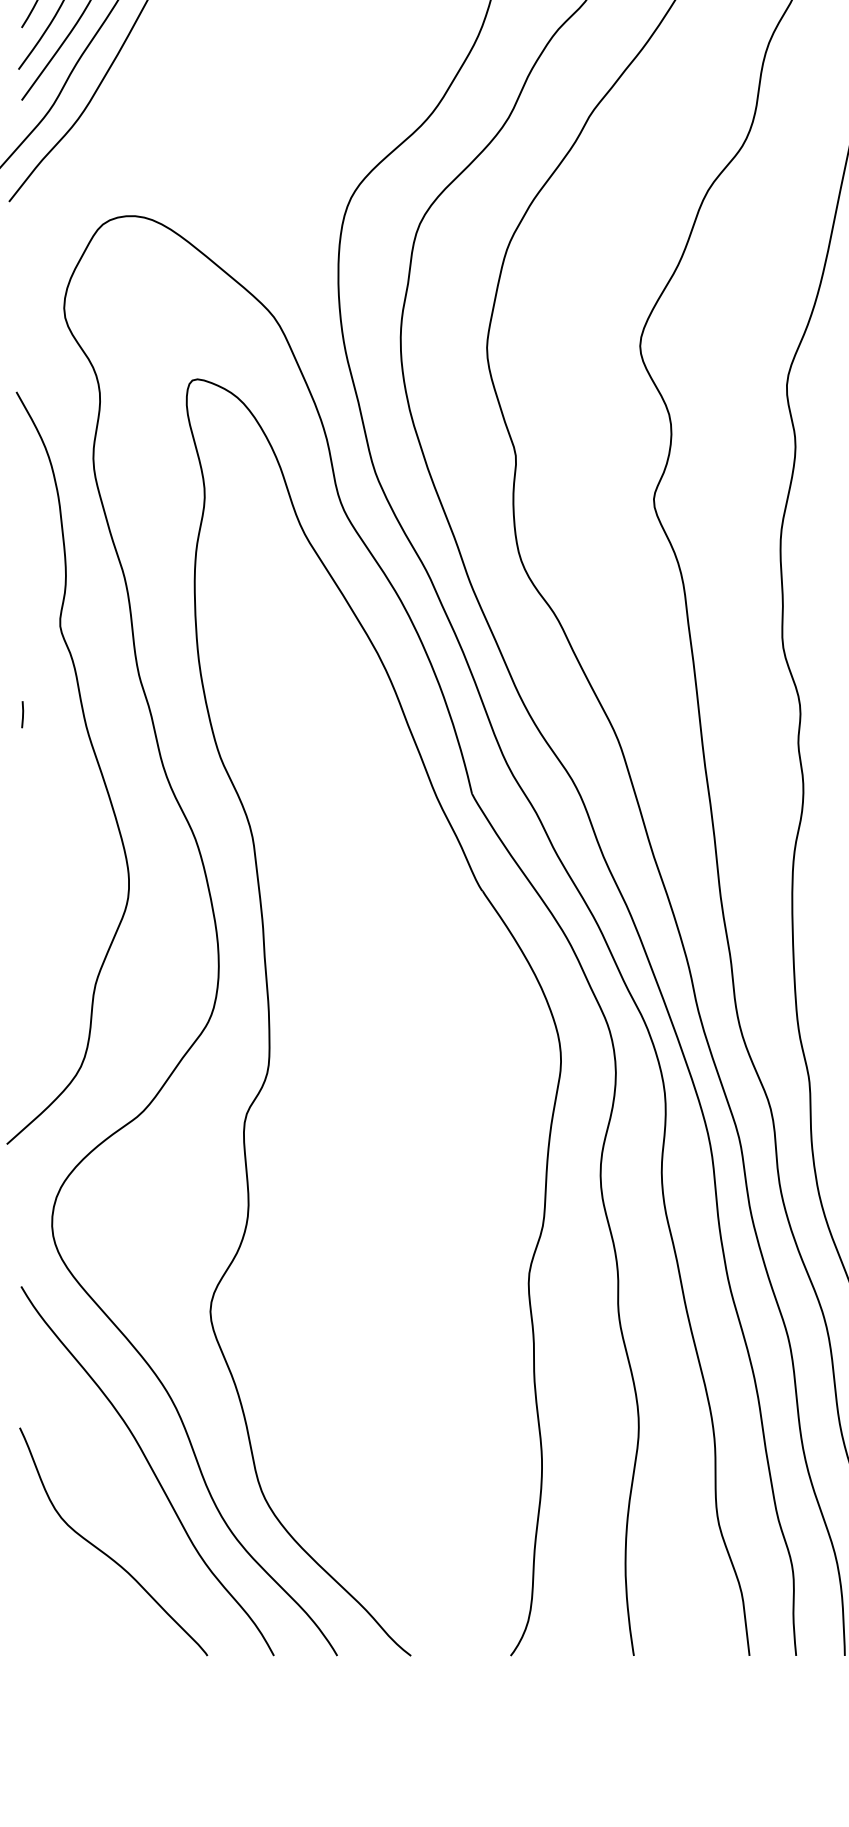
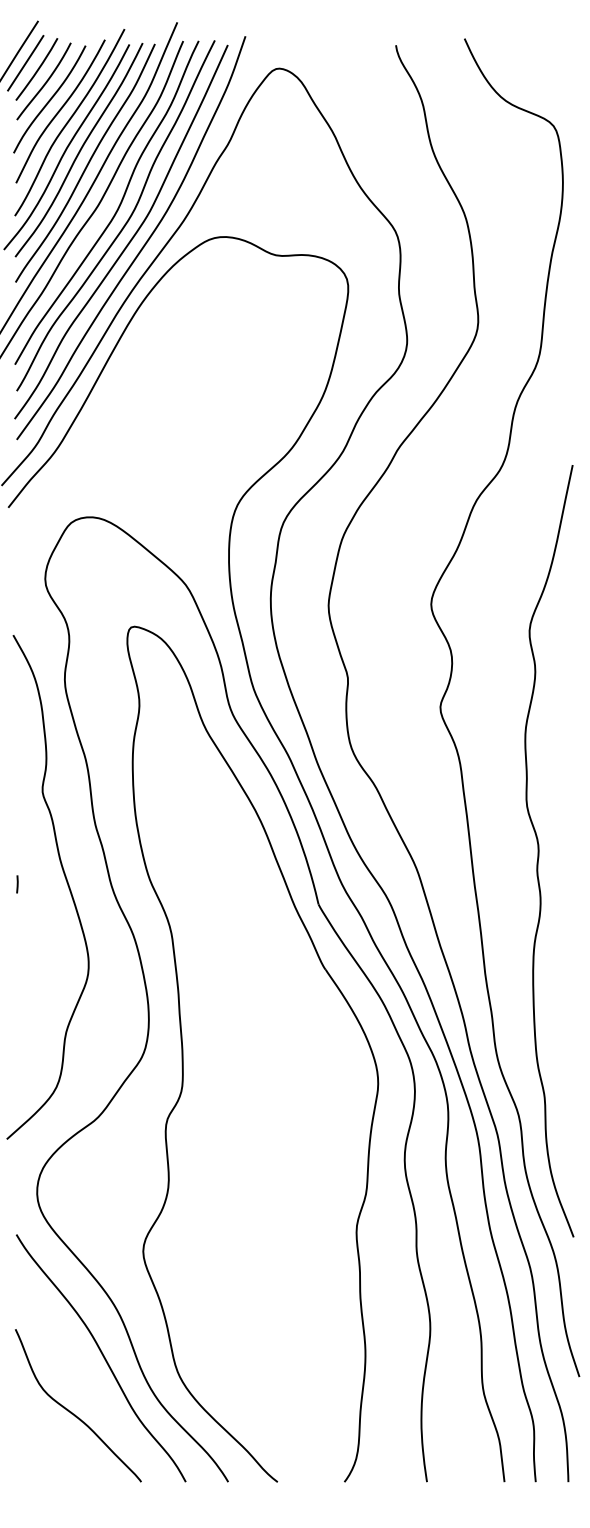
line: (22, 714) -> (17, 884), moved

